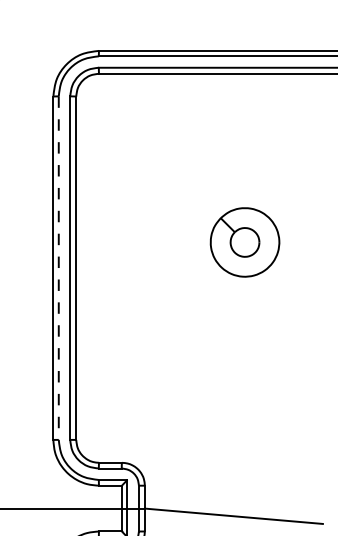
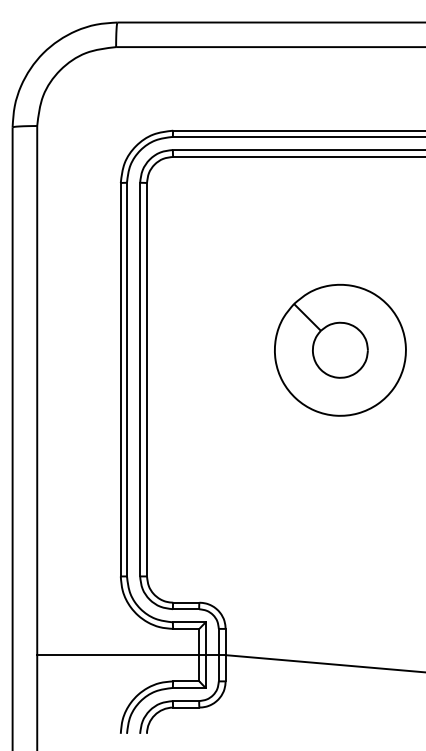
part: (245, 241) -> (340, 349), size x1.67
line: (59, 268) -> (127, 379), dashed -> solid

